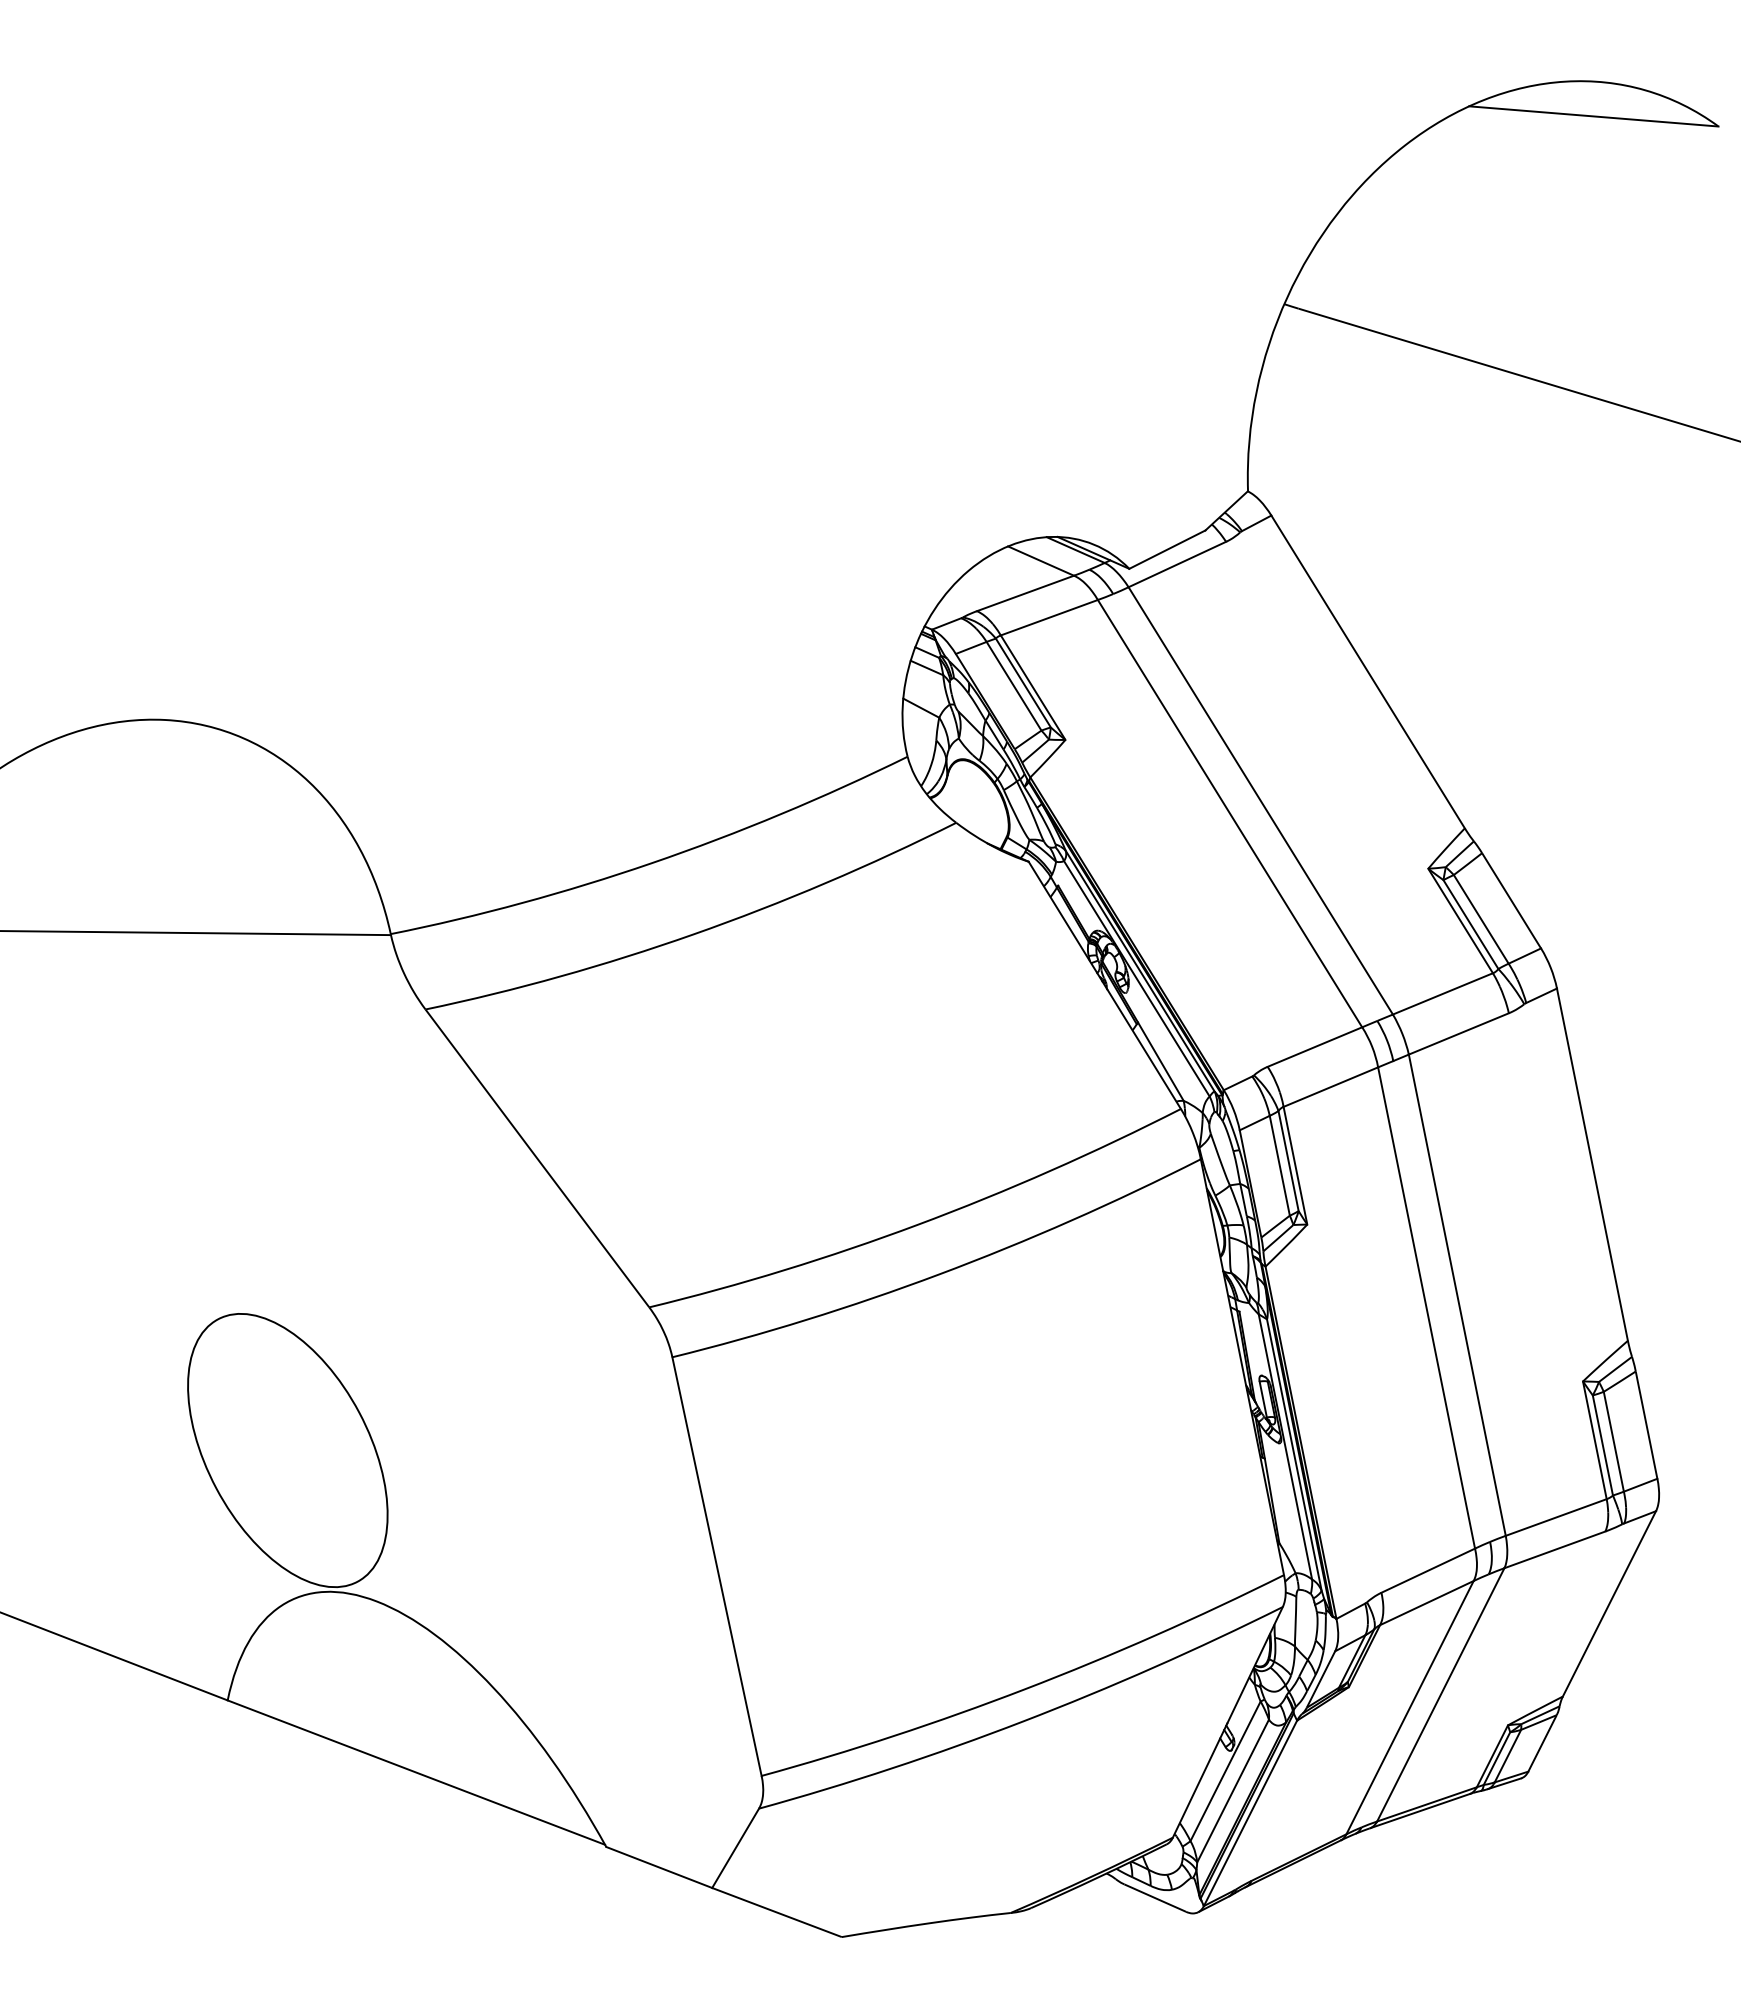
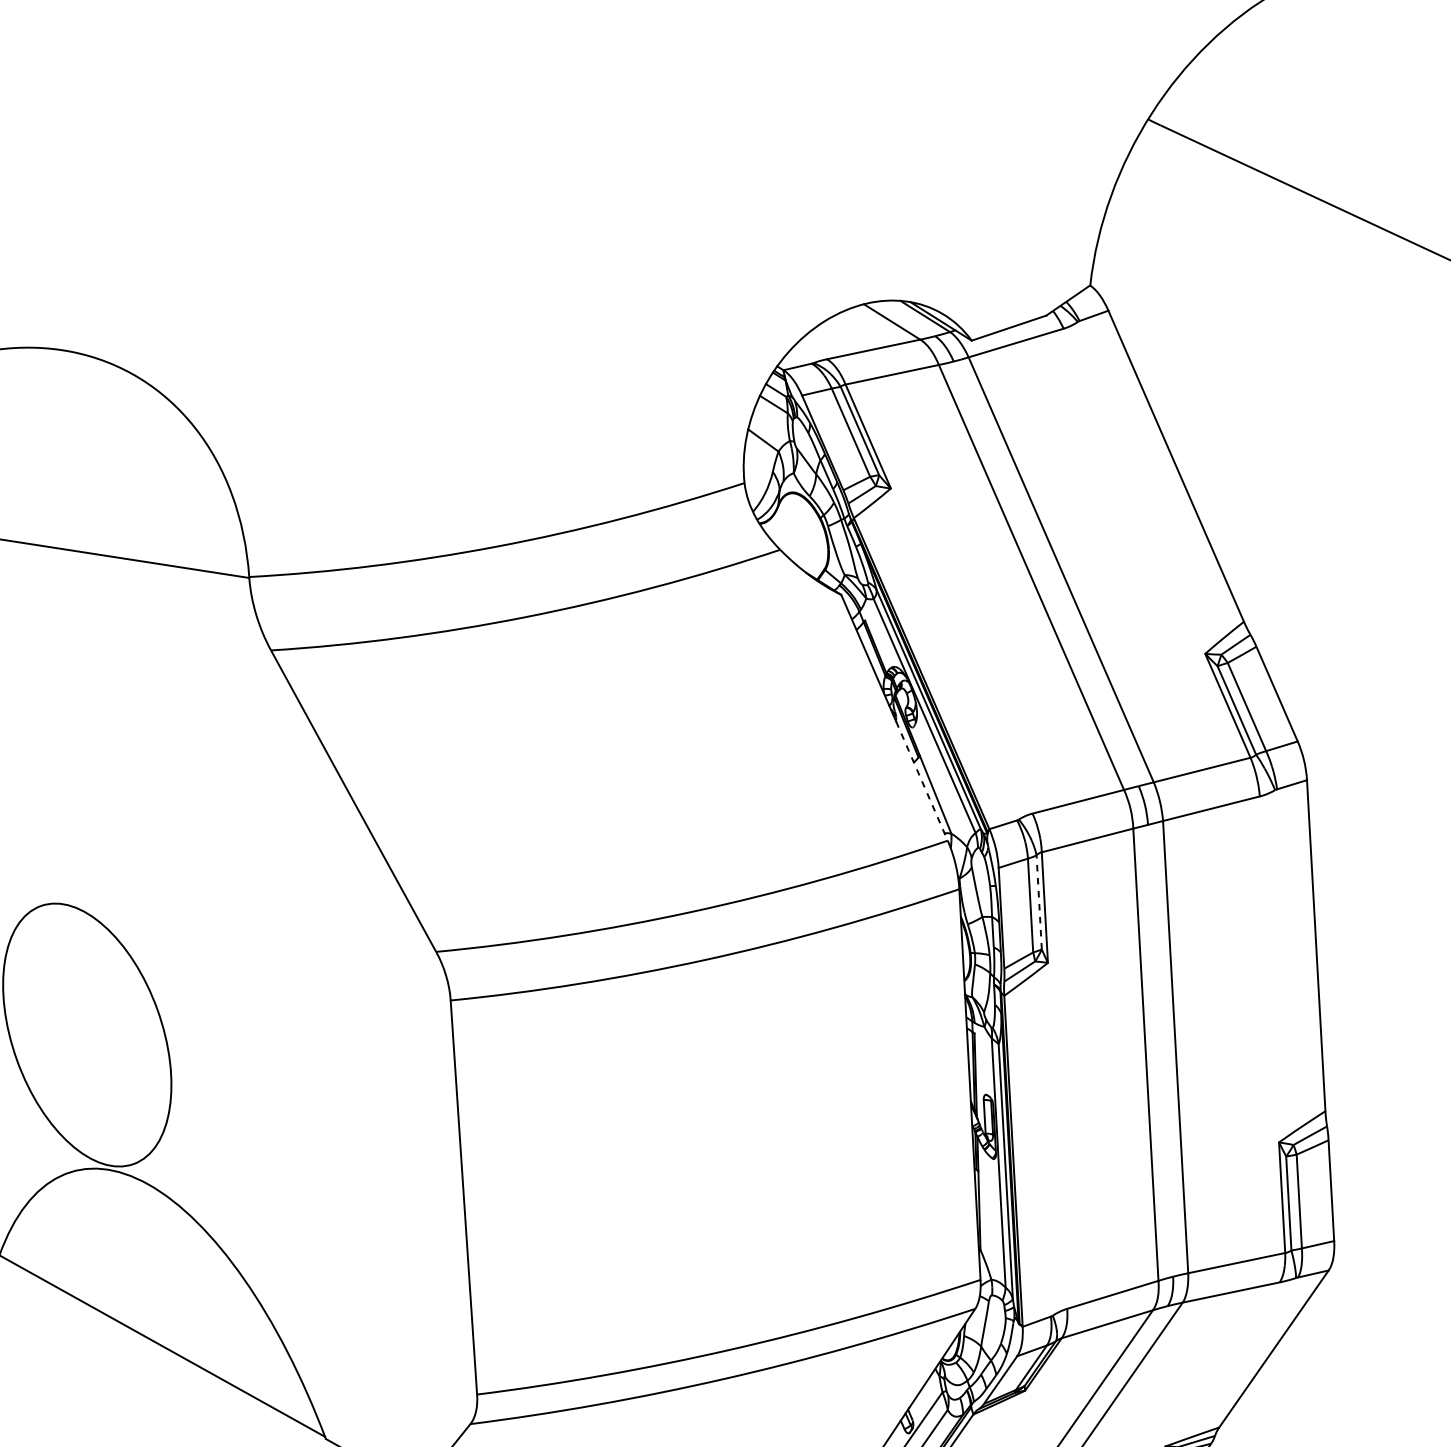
line: (1144, 1049) -> (922, 781), solid -> dashed
line: (1288, 1160) -> (1039, 901), solid -> dashed

